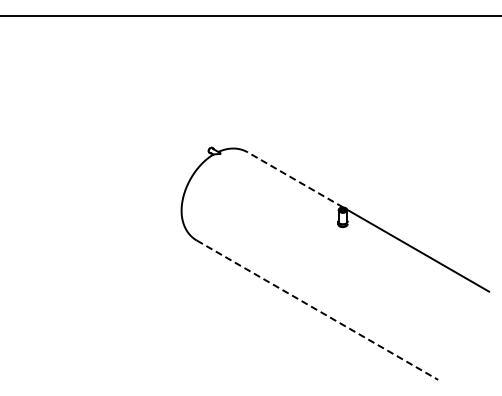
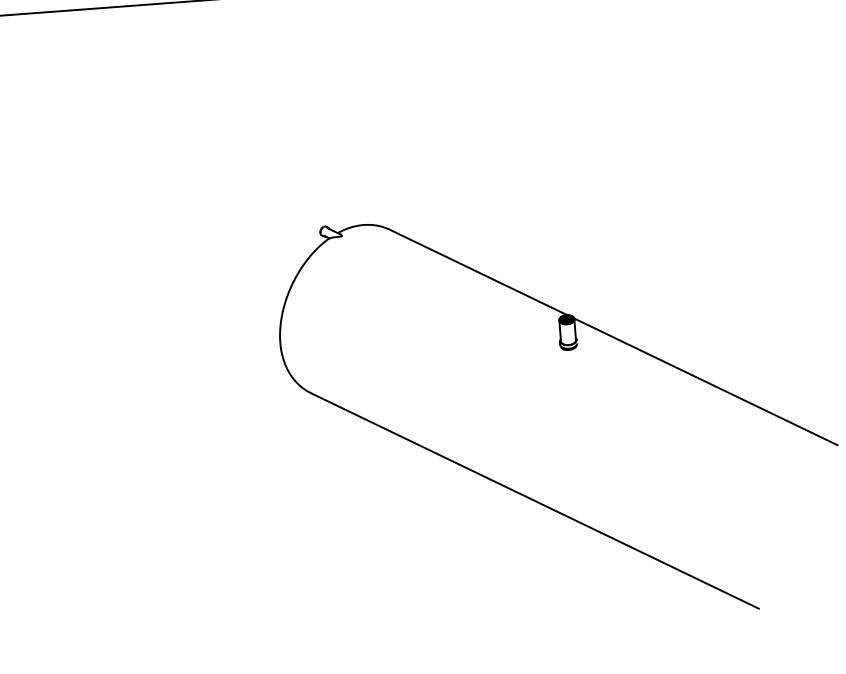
line: (295, 179) -> (478, 271), dashed -> solid
line: (317, 310) -> (535, 501), dashed -> solid

